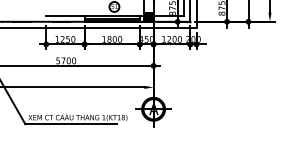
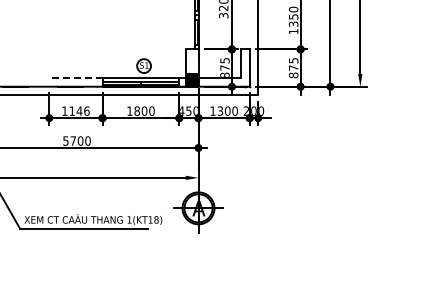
line: (65, 15) -> (75, 78), solid -> dashed
text: (67, 38) -> (79, 110), 1250 -> 1146
text: (169, 39) -> (220, 111), 1200 -> 1300

